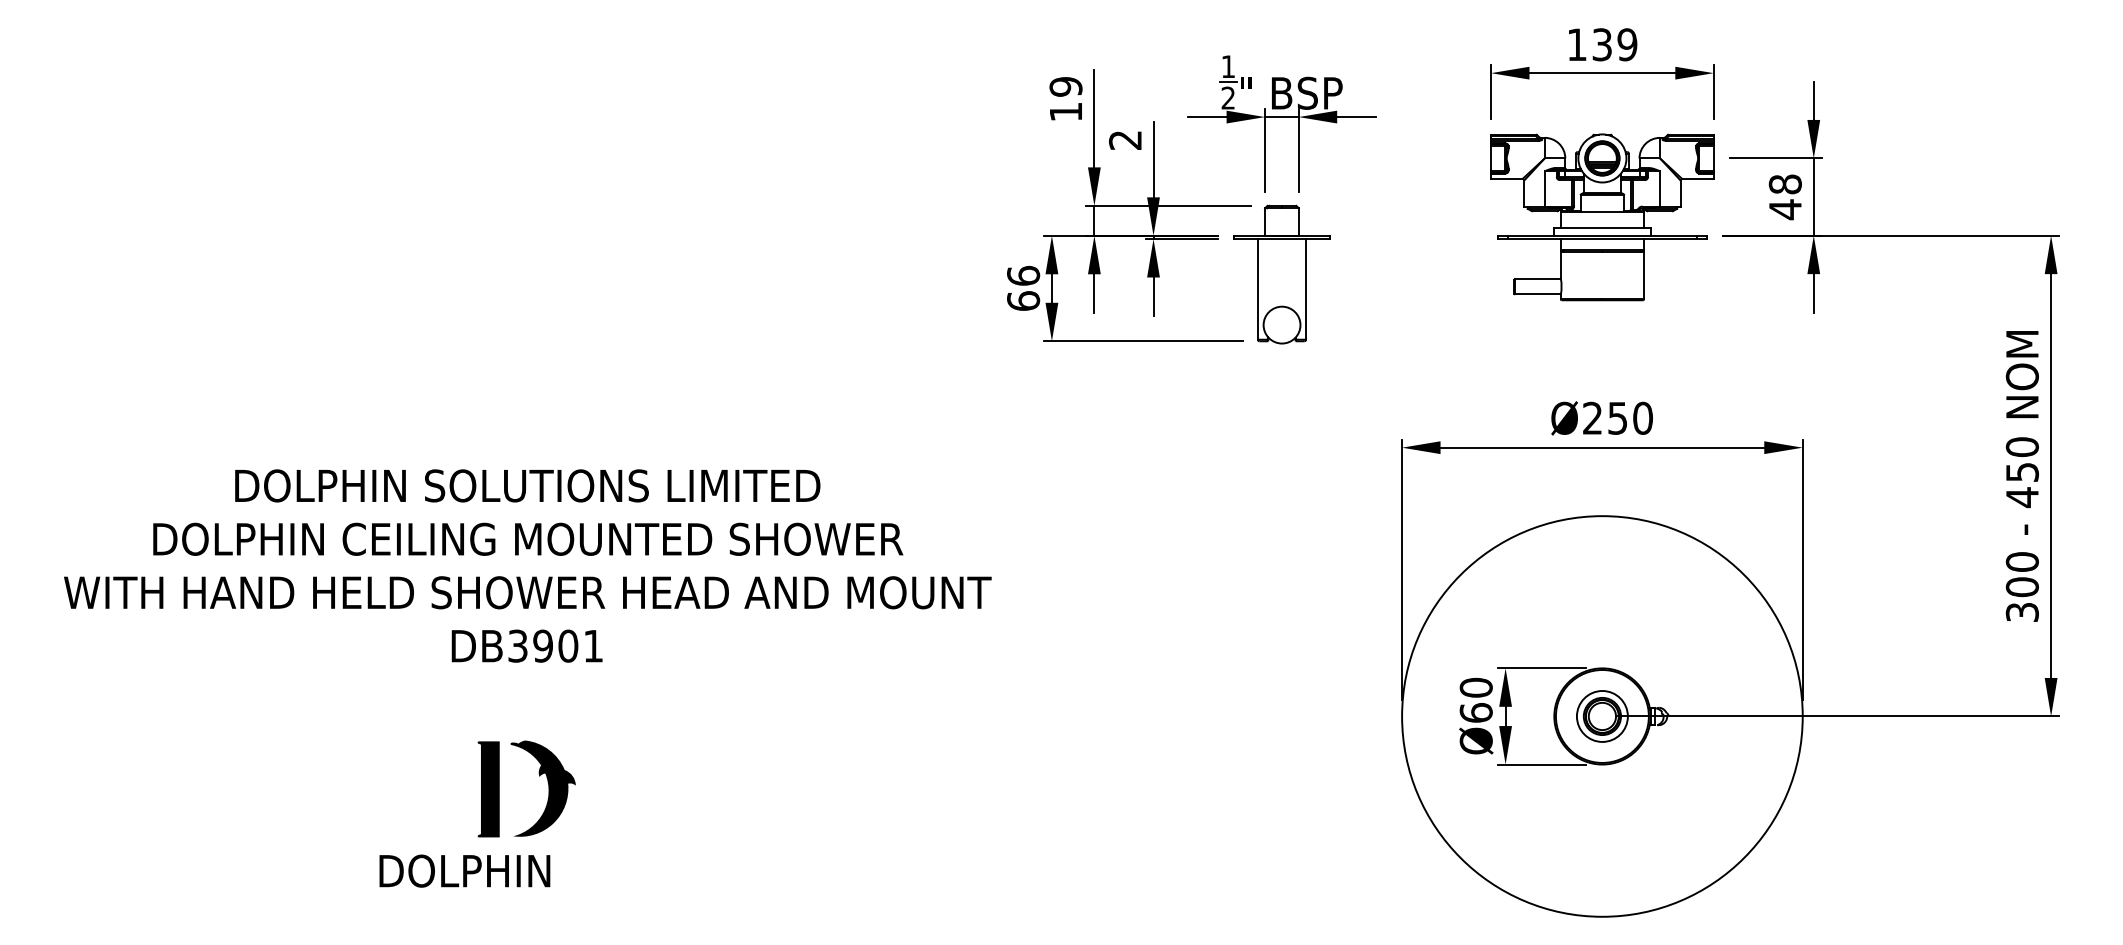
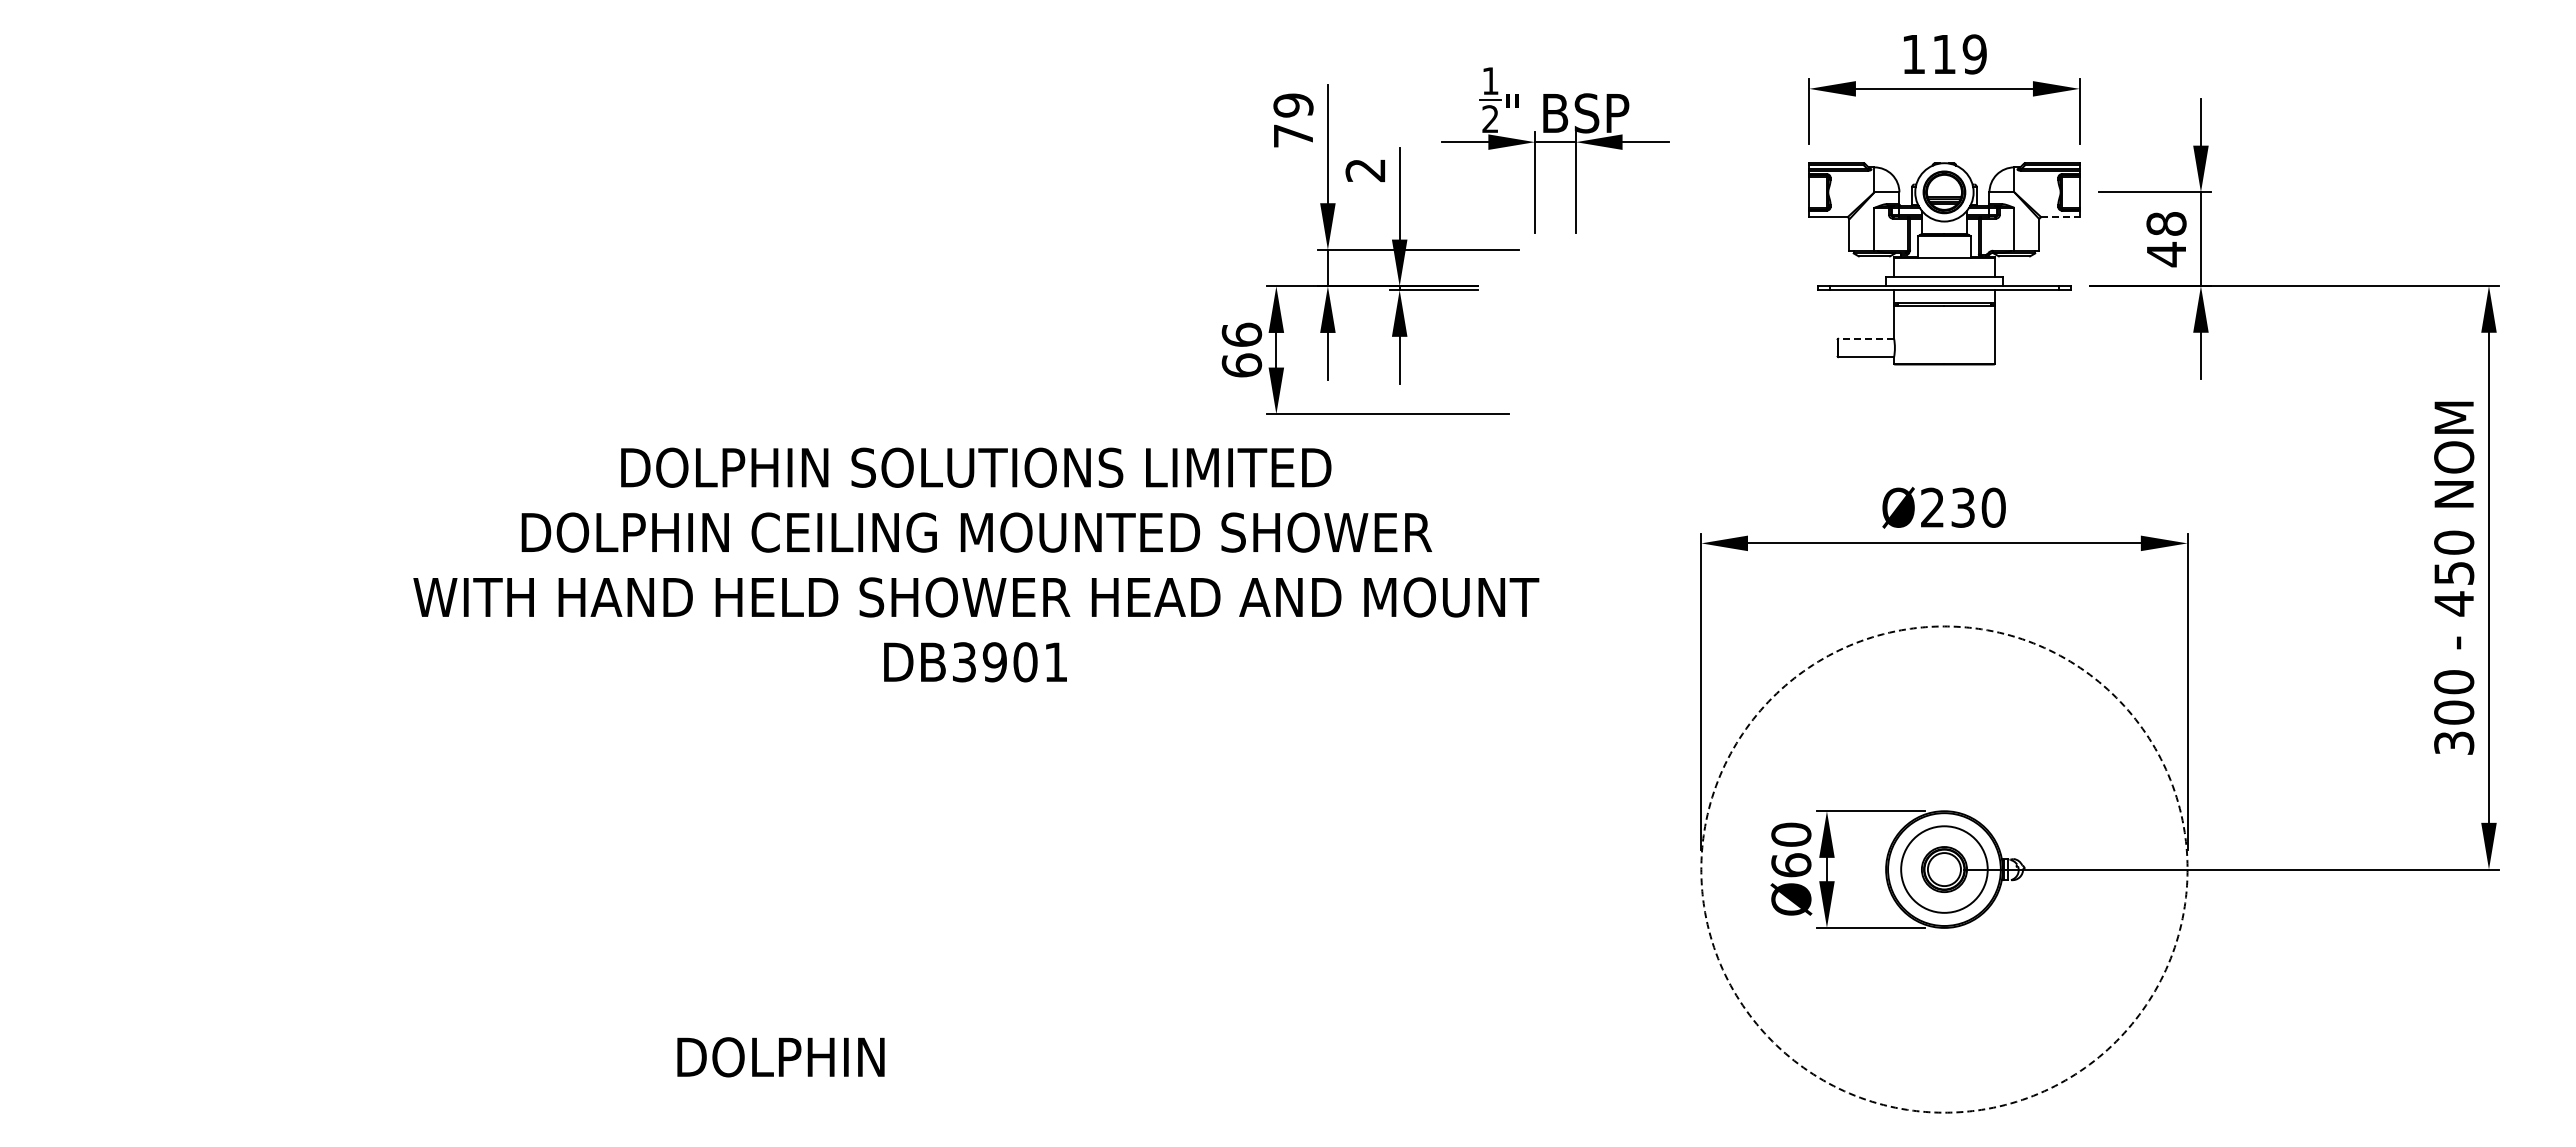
text: (1601, 44) -> (1943, 54), 139 -> 119
text: (1066, 111) -> (1293, 135), 19 -> 79
line: (1698, 179) -> (2061, 217), solid -> dashed
part: (1281, 273) -> (1555, 332), removed
line: (1538, 278) -> (1866, 338), solid -> dashed
text: (1618, 418) -> (1963, 507), Ø250 -> Ø230
text: (527, 565) -> (976, 564), moved
circle: (1602, 716) -> (1944, 869), size x1.4
circle: (1602, 716) -> (1944, 869), solid -> dashed
part: (488, 788) -> (592, 957), removed
part: (548, 788) -> (665, 956), removed
text: (464, 871) -> (780, 1057), moved

